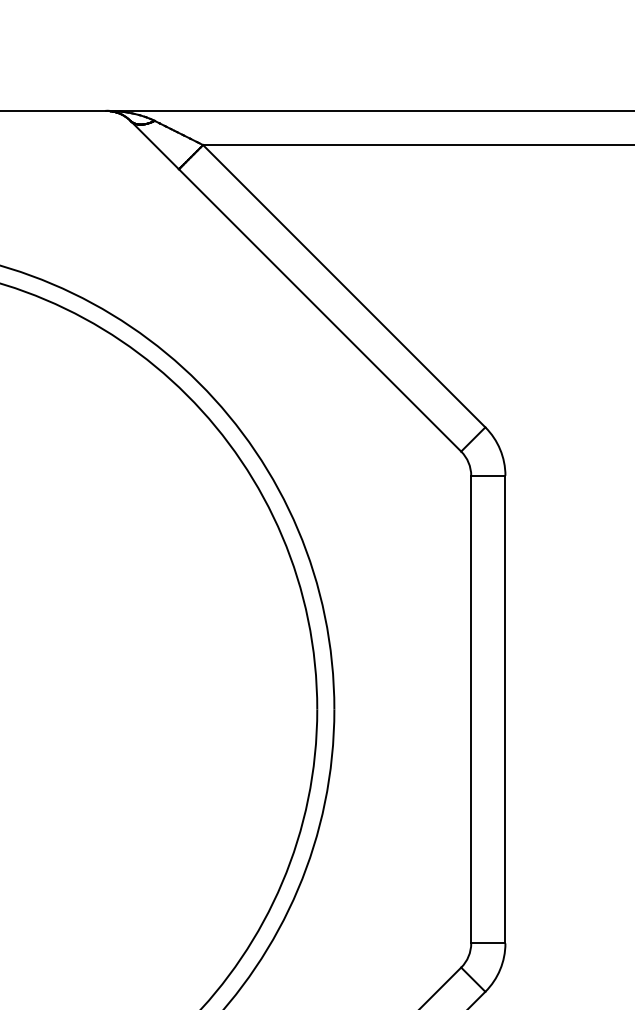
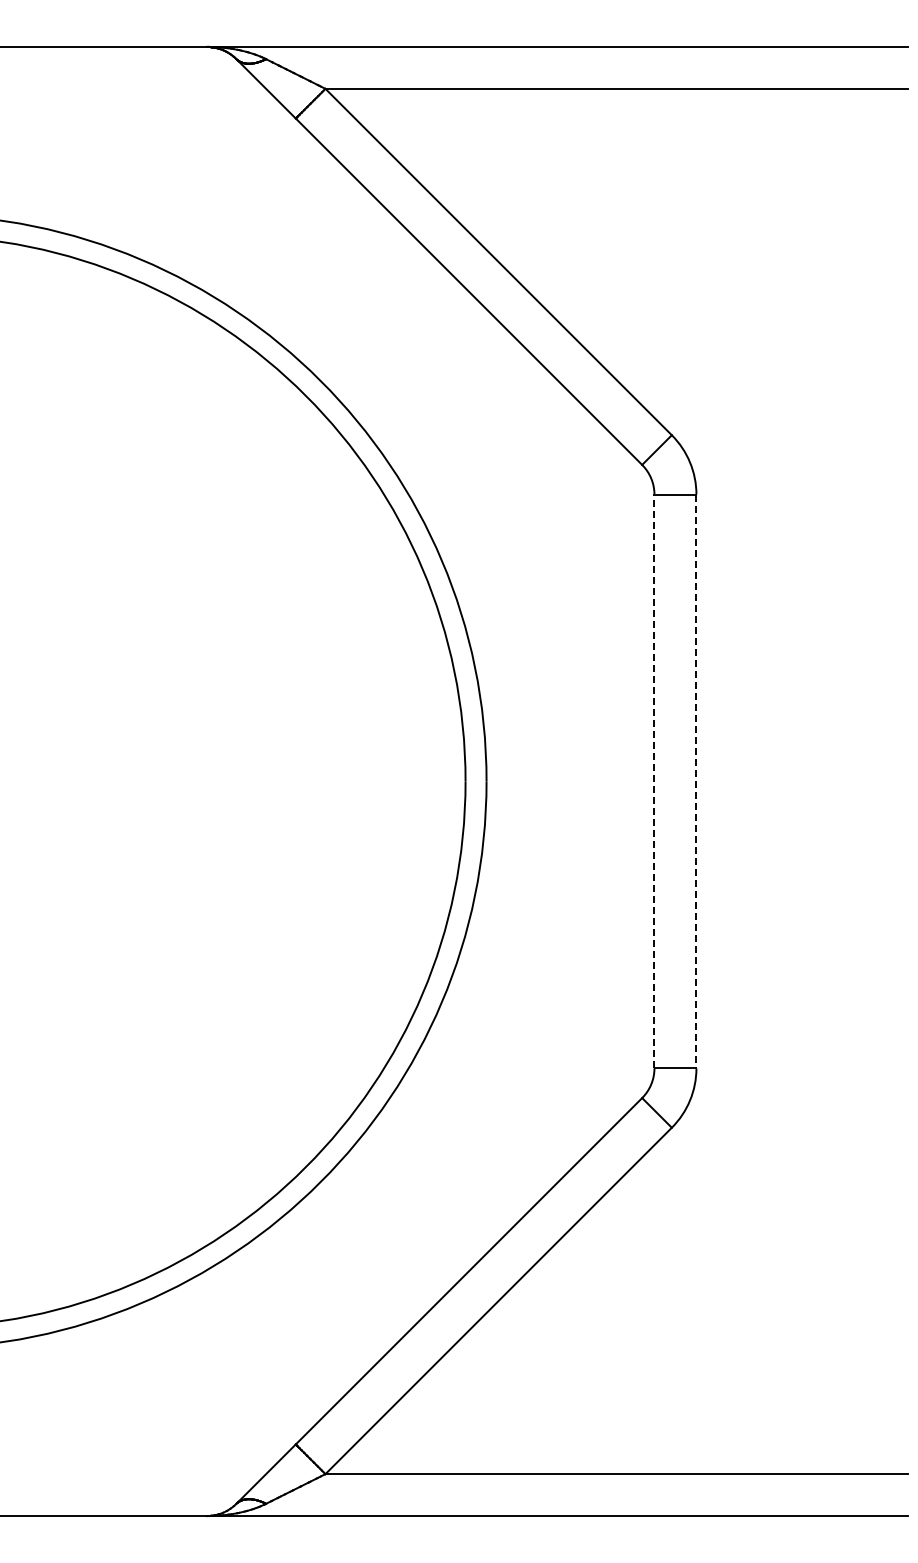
line: (471, 709) -> (654, 781), solid -> dashed
line: (505, 709) -> (696, 781), solid -> dashed

